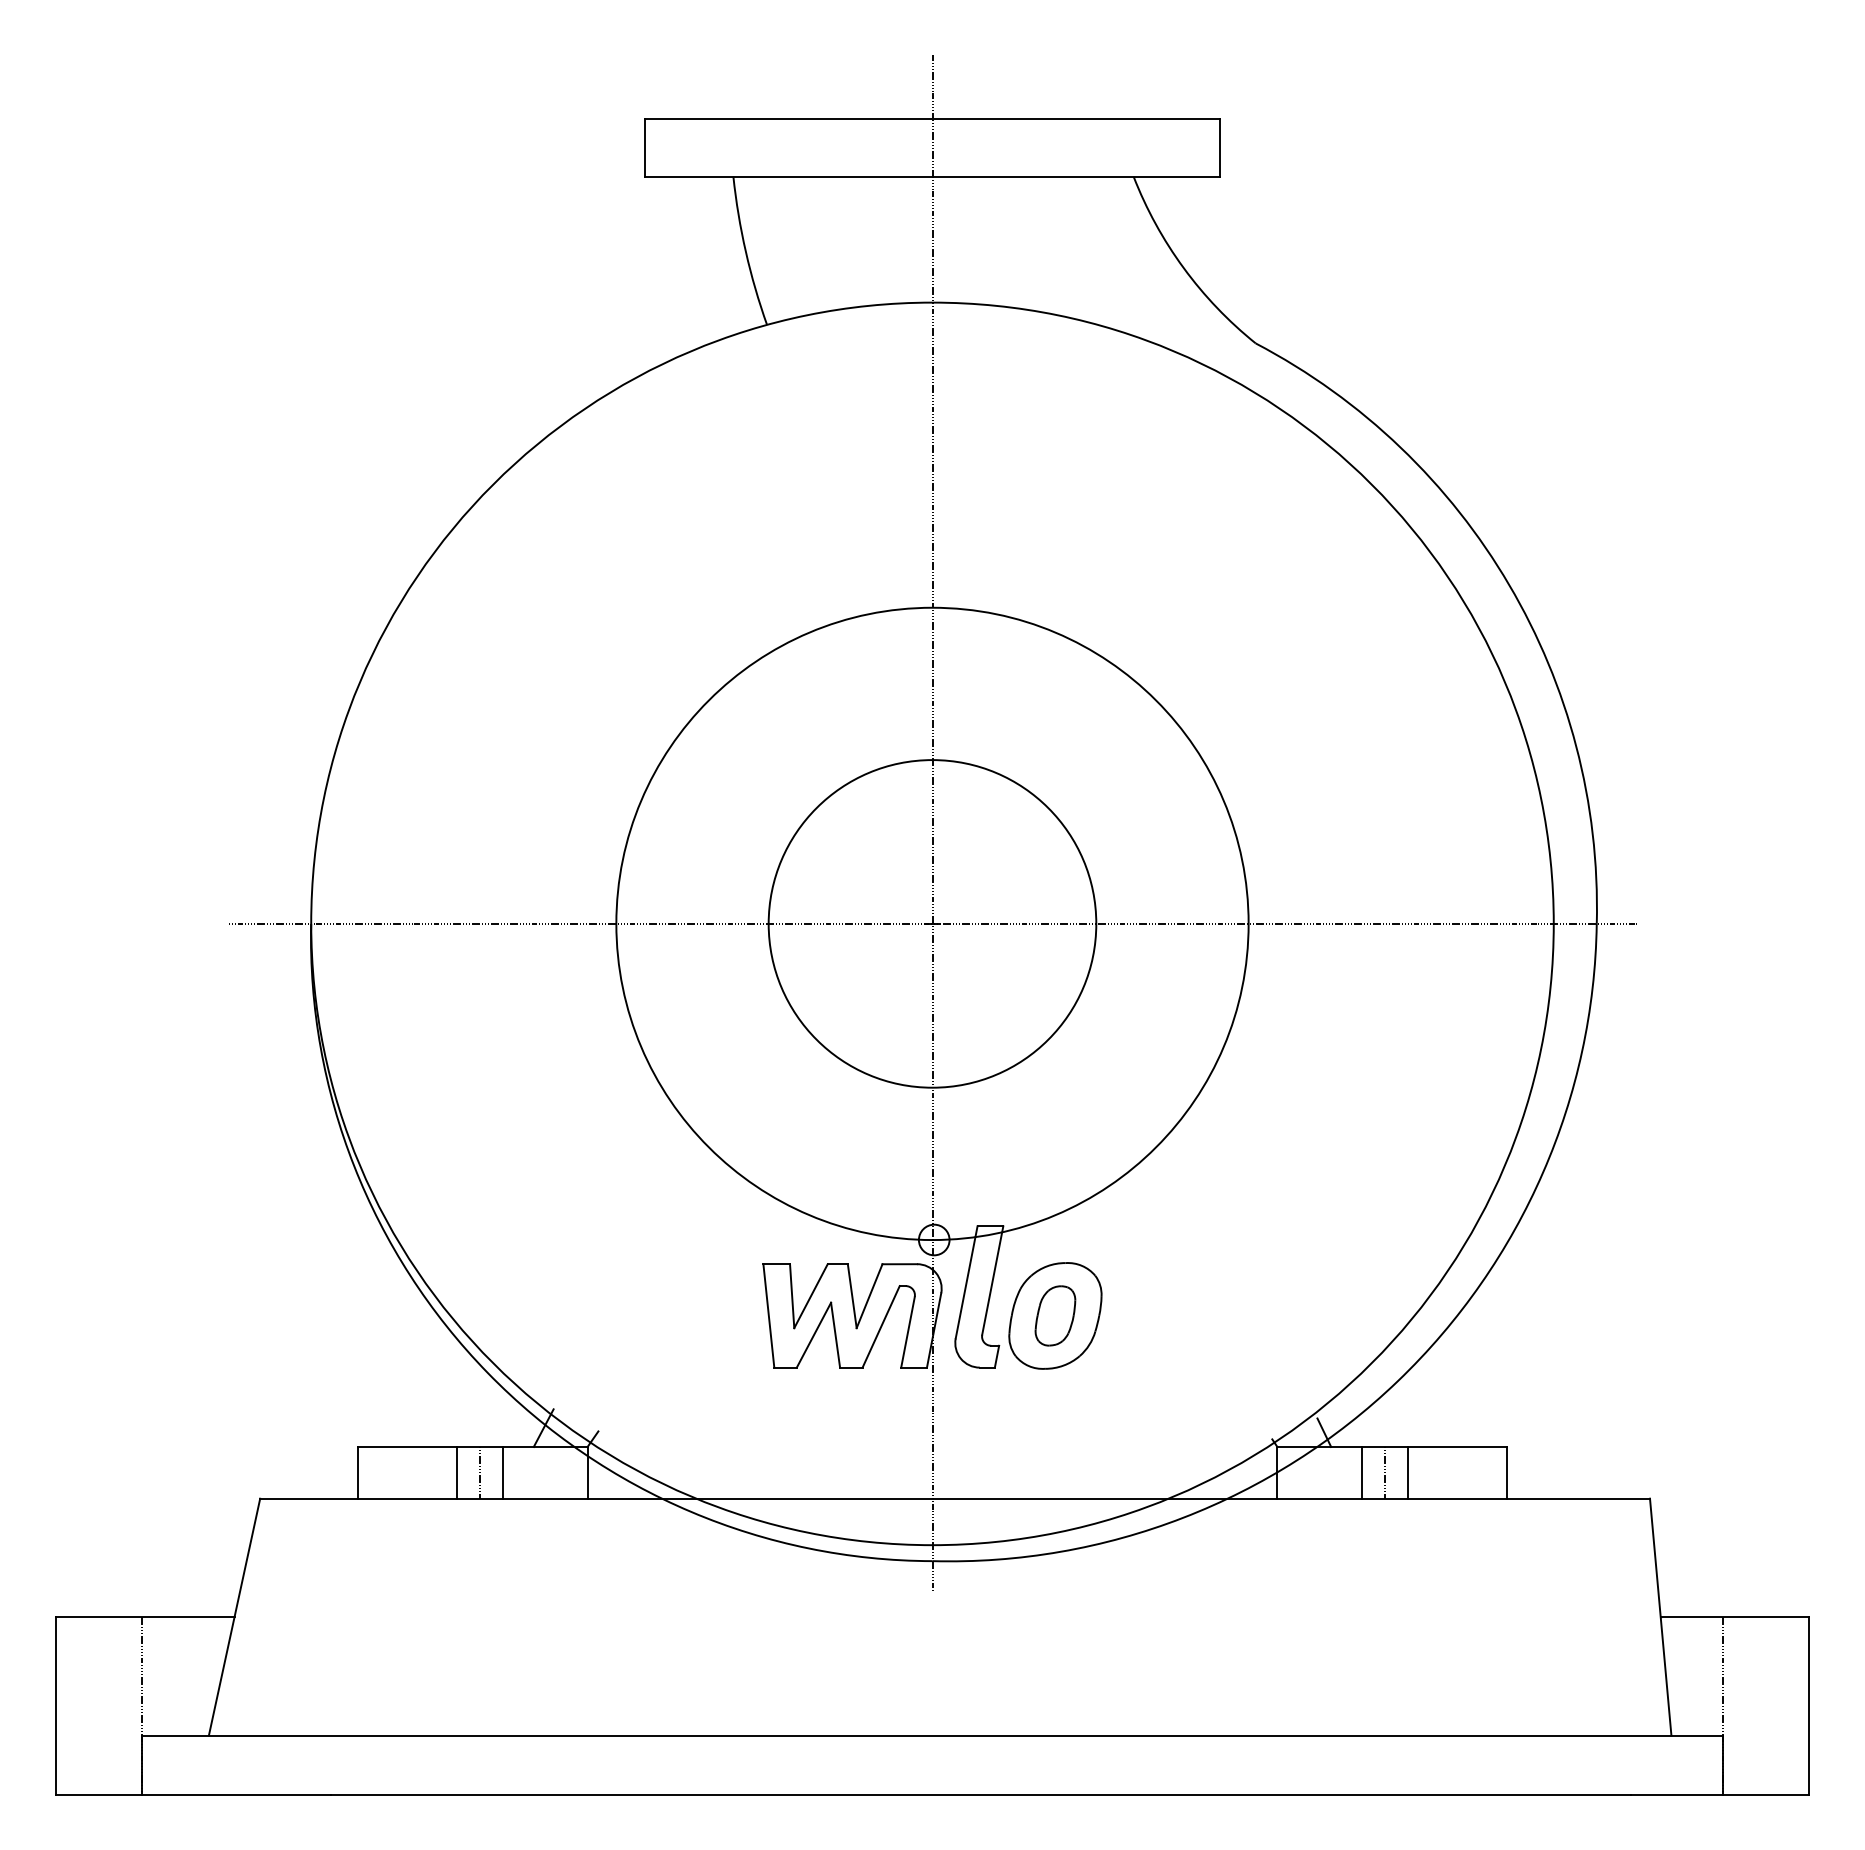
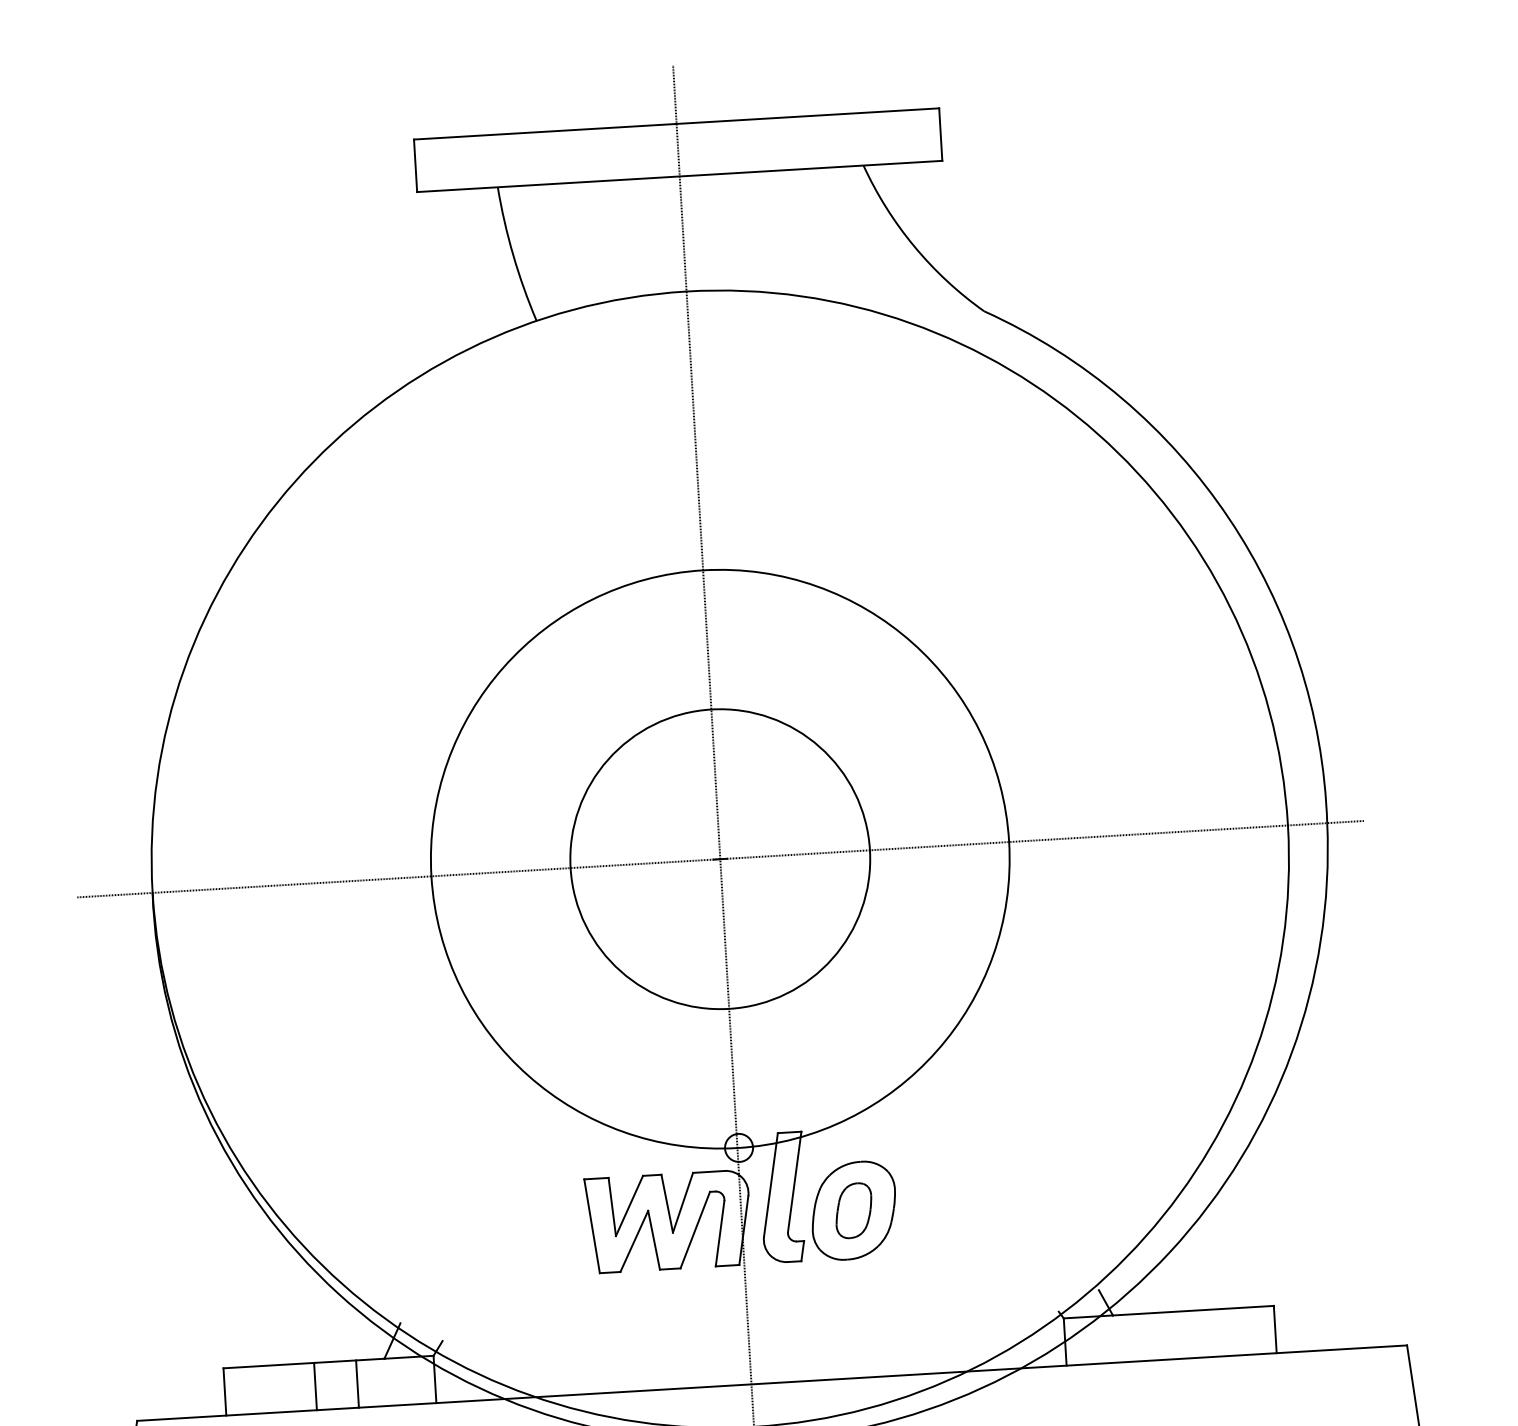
line: (479, 1472) -> (336, 1385), removed
line: (1362, 1472) -> (1142, 1337), removed
line: (1385, 1472) -> (1163, 1335), removed
line: (1408, 1472) -> (1184, 1334), removed

